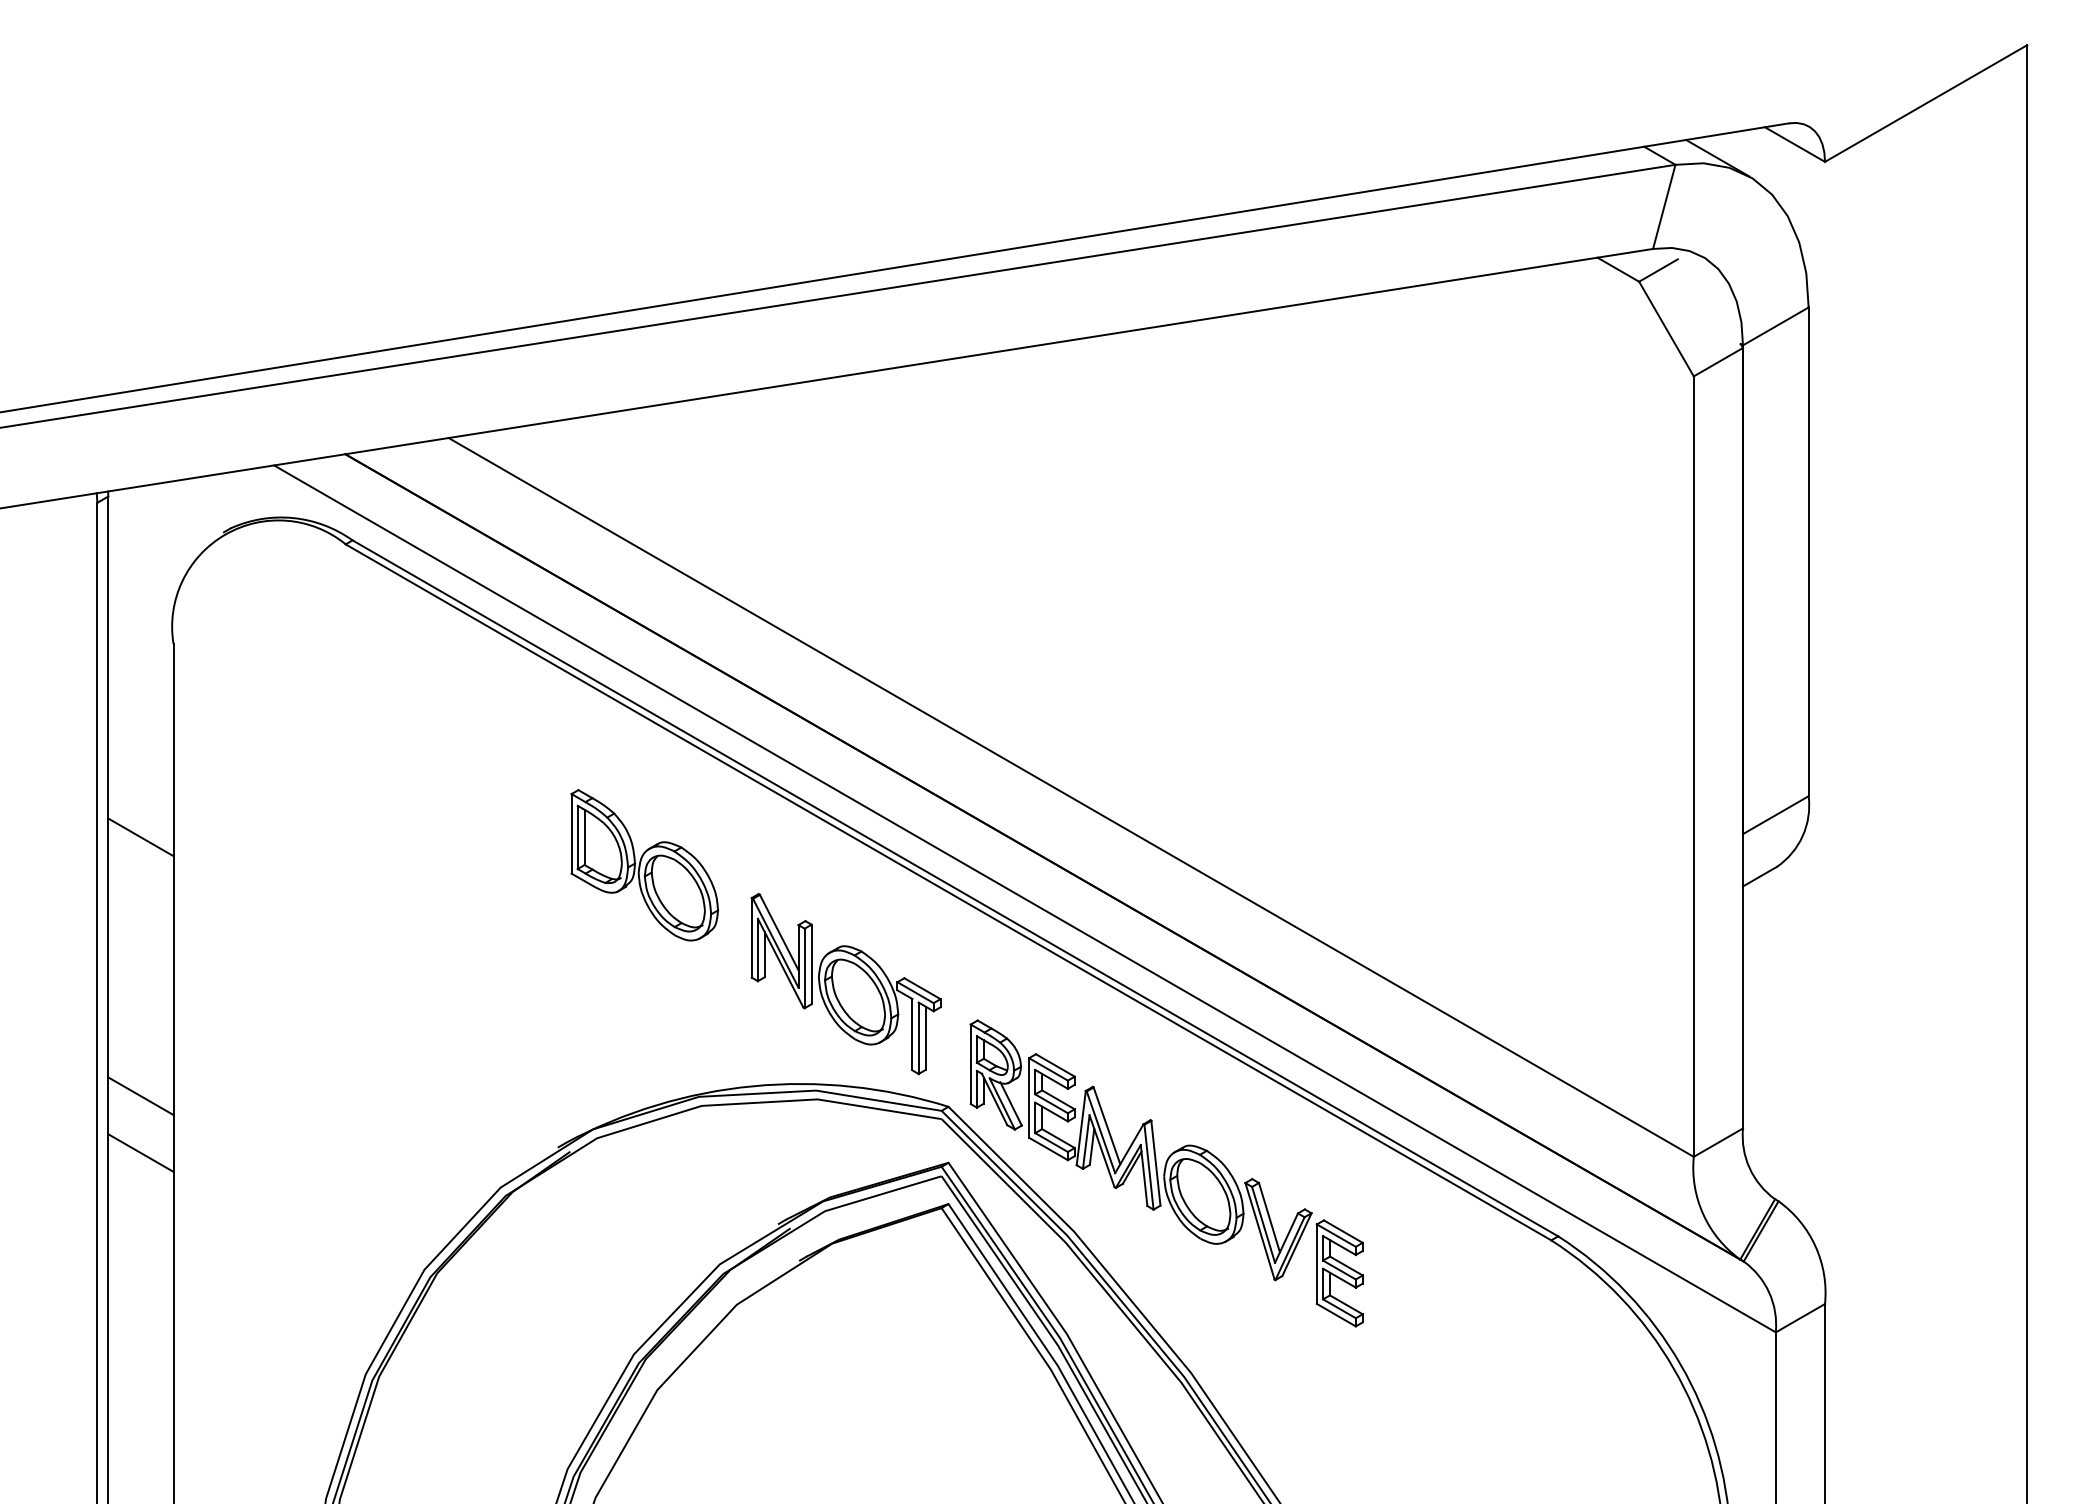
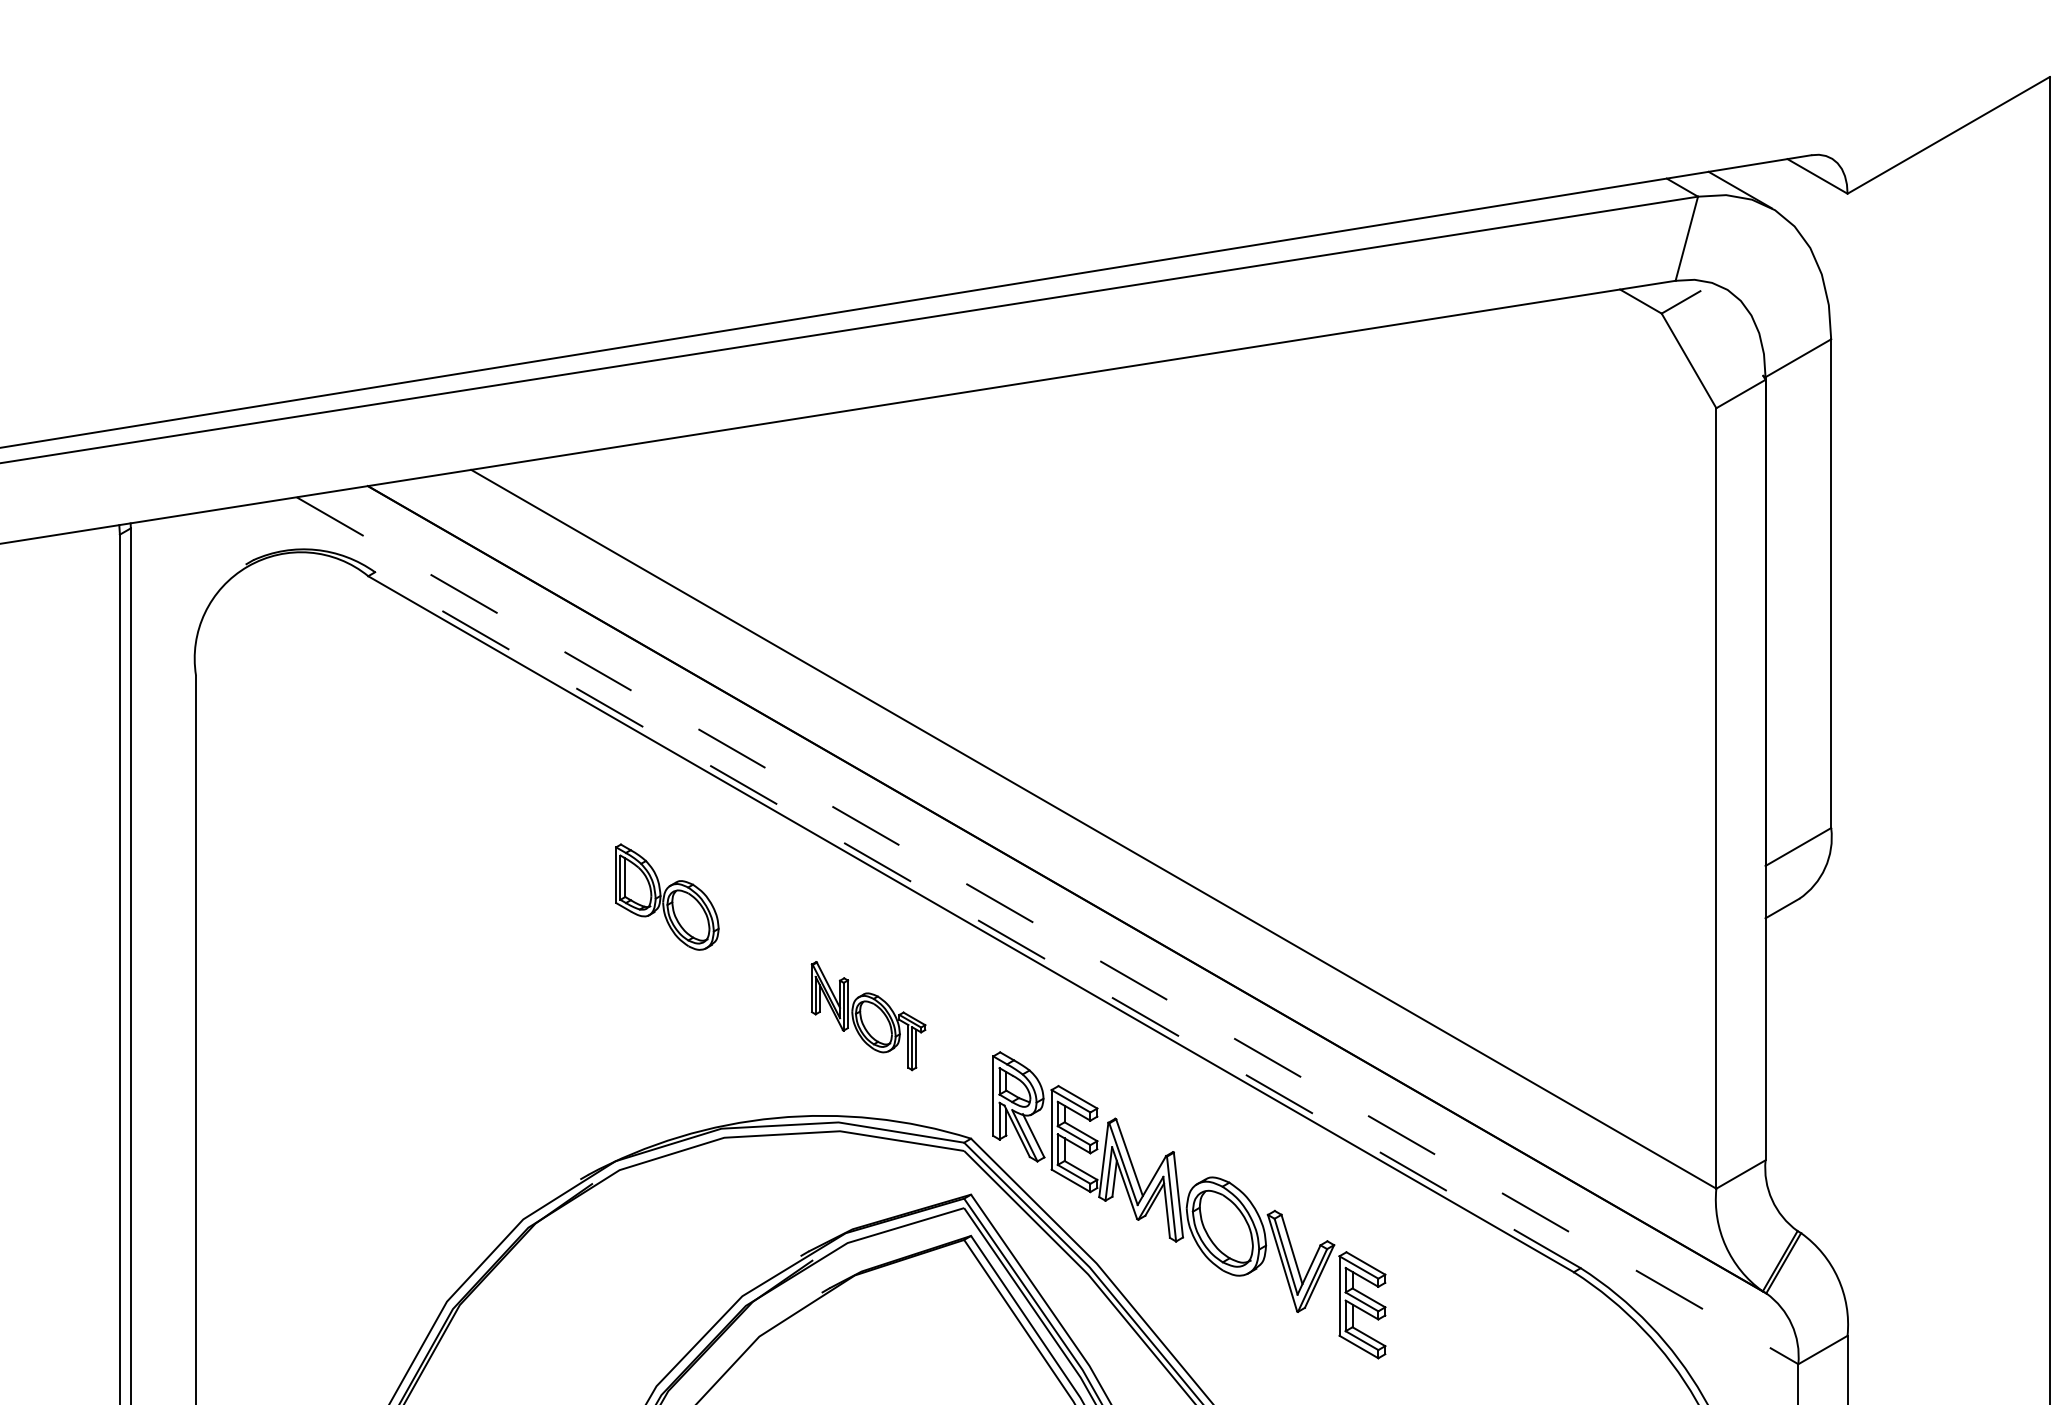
line: (140, 837) -> (163, 869), removed
part: (644, 865) -> (667, 897), size x0.7
line: (954, 888) -> (977, 920), solid -> dashed
line: (1024, 898) -> (1047, 930), solid -> dashed
part: (845, 984) -> (868, 1016), size x0.6
line: (140, 1096) -> (163, 1128), removed
line: (140, 1152) -> (163, 1184), removed

